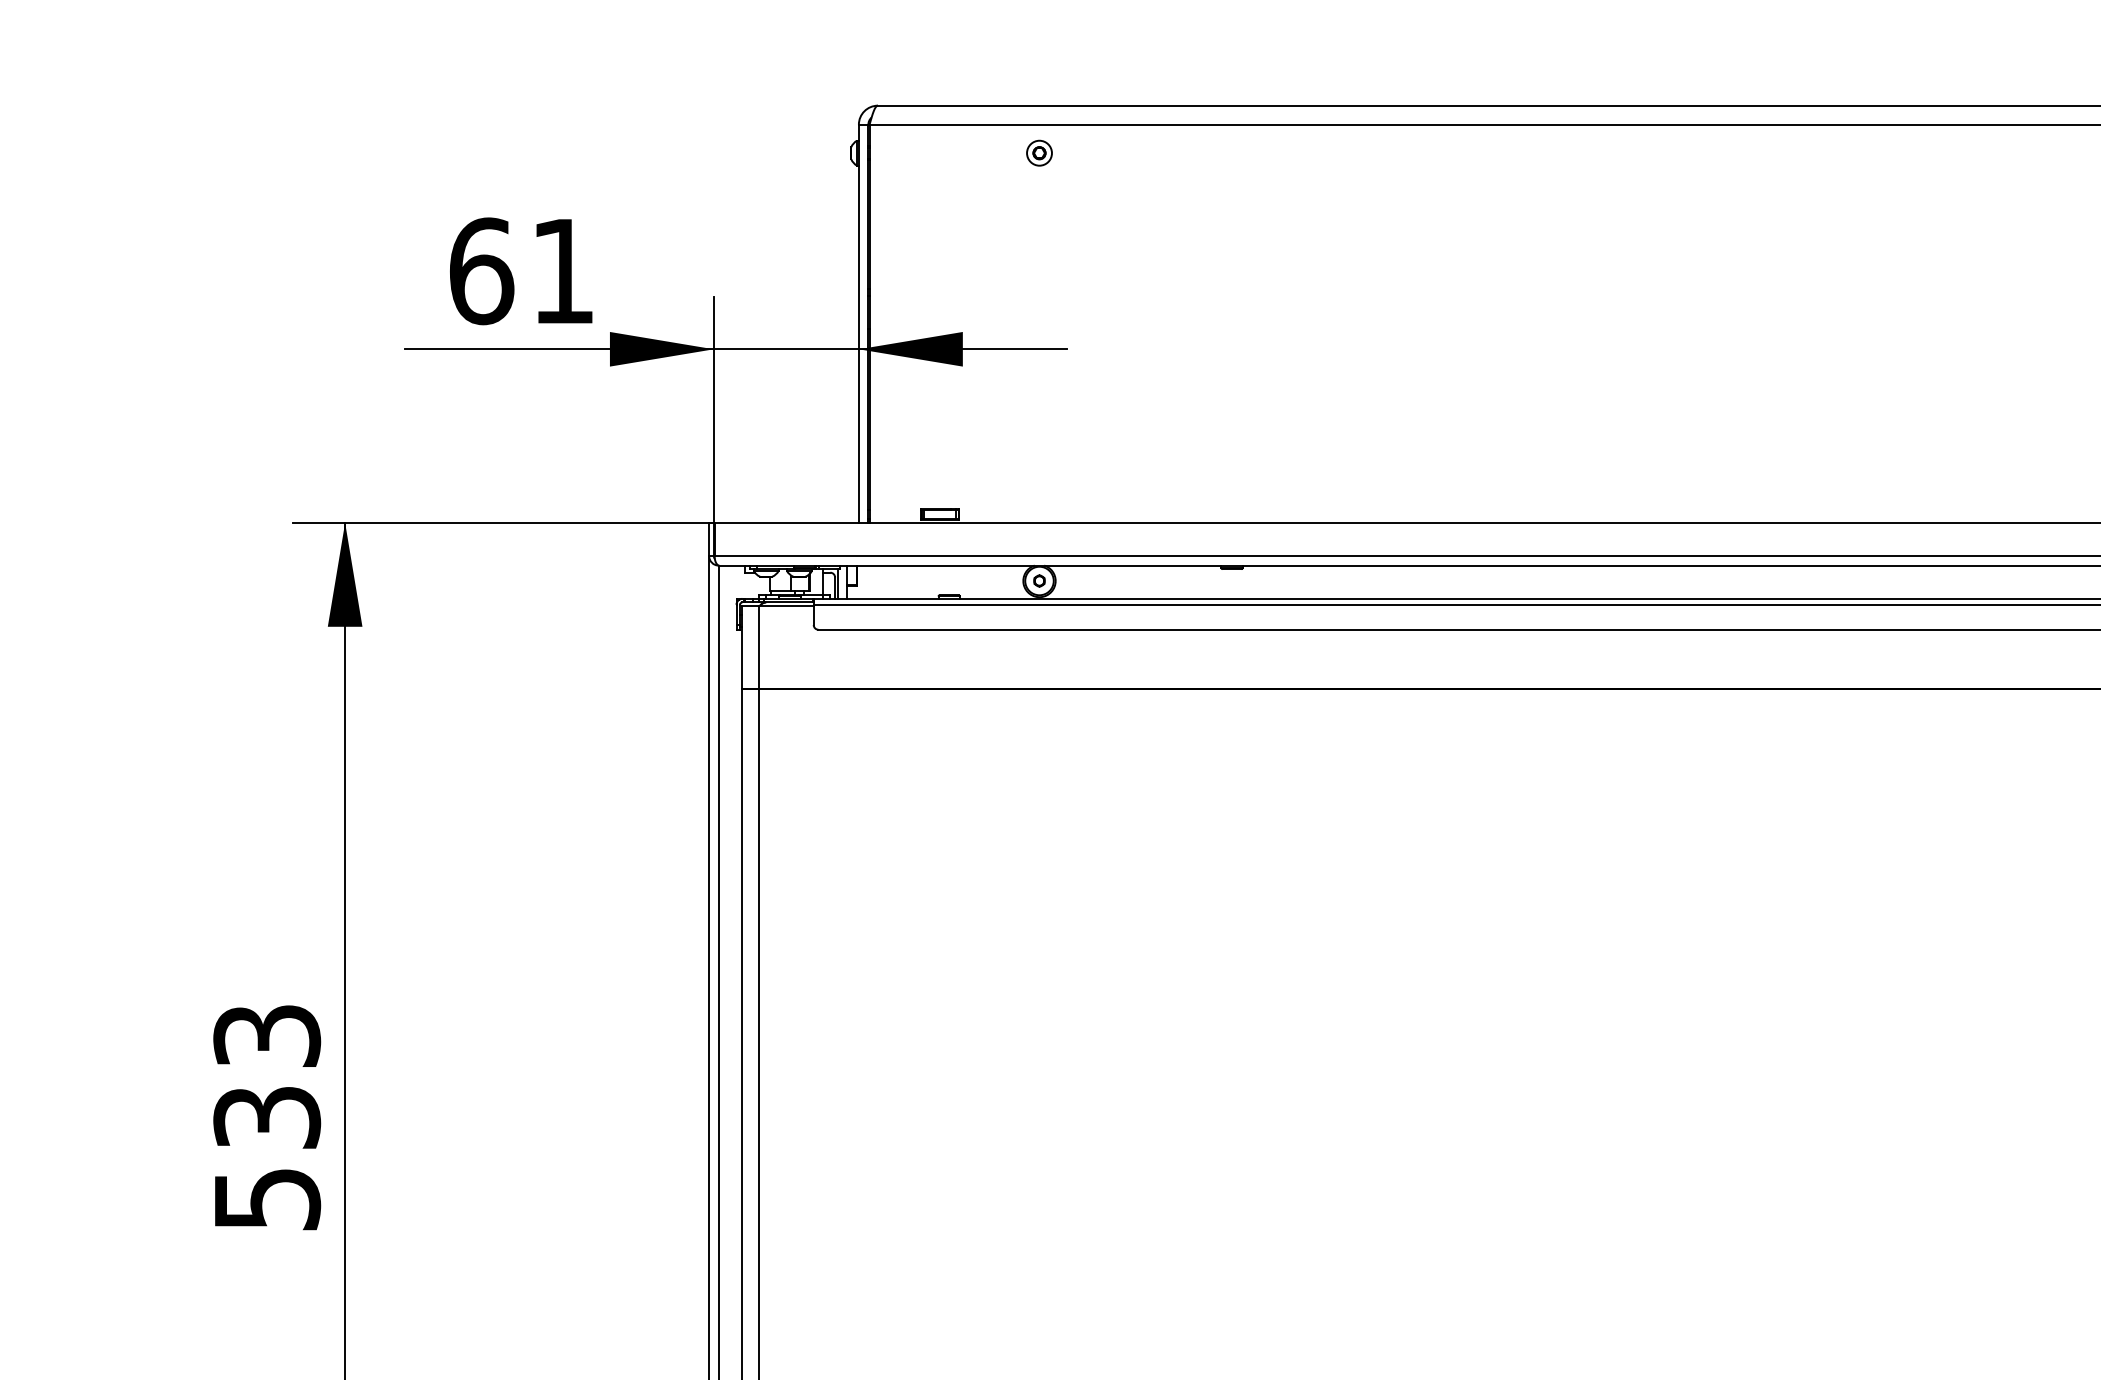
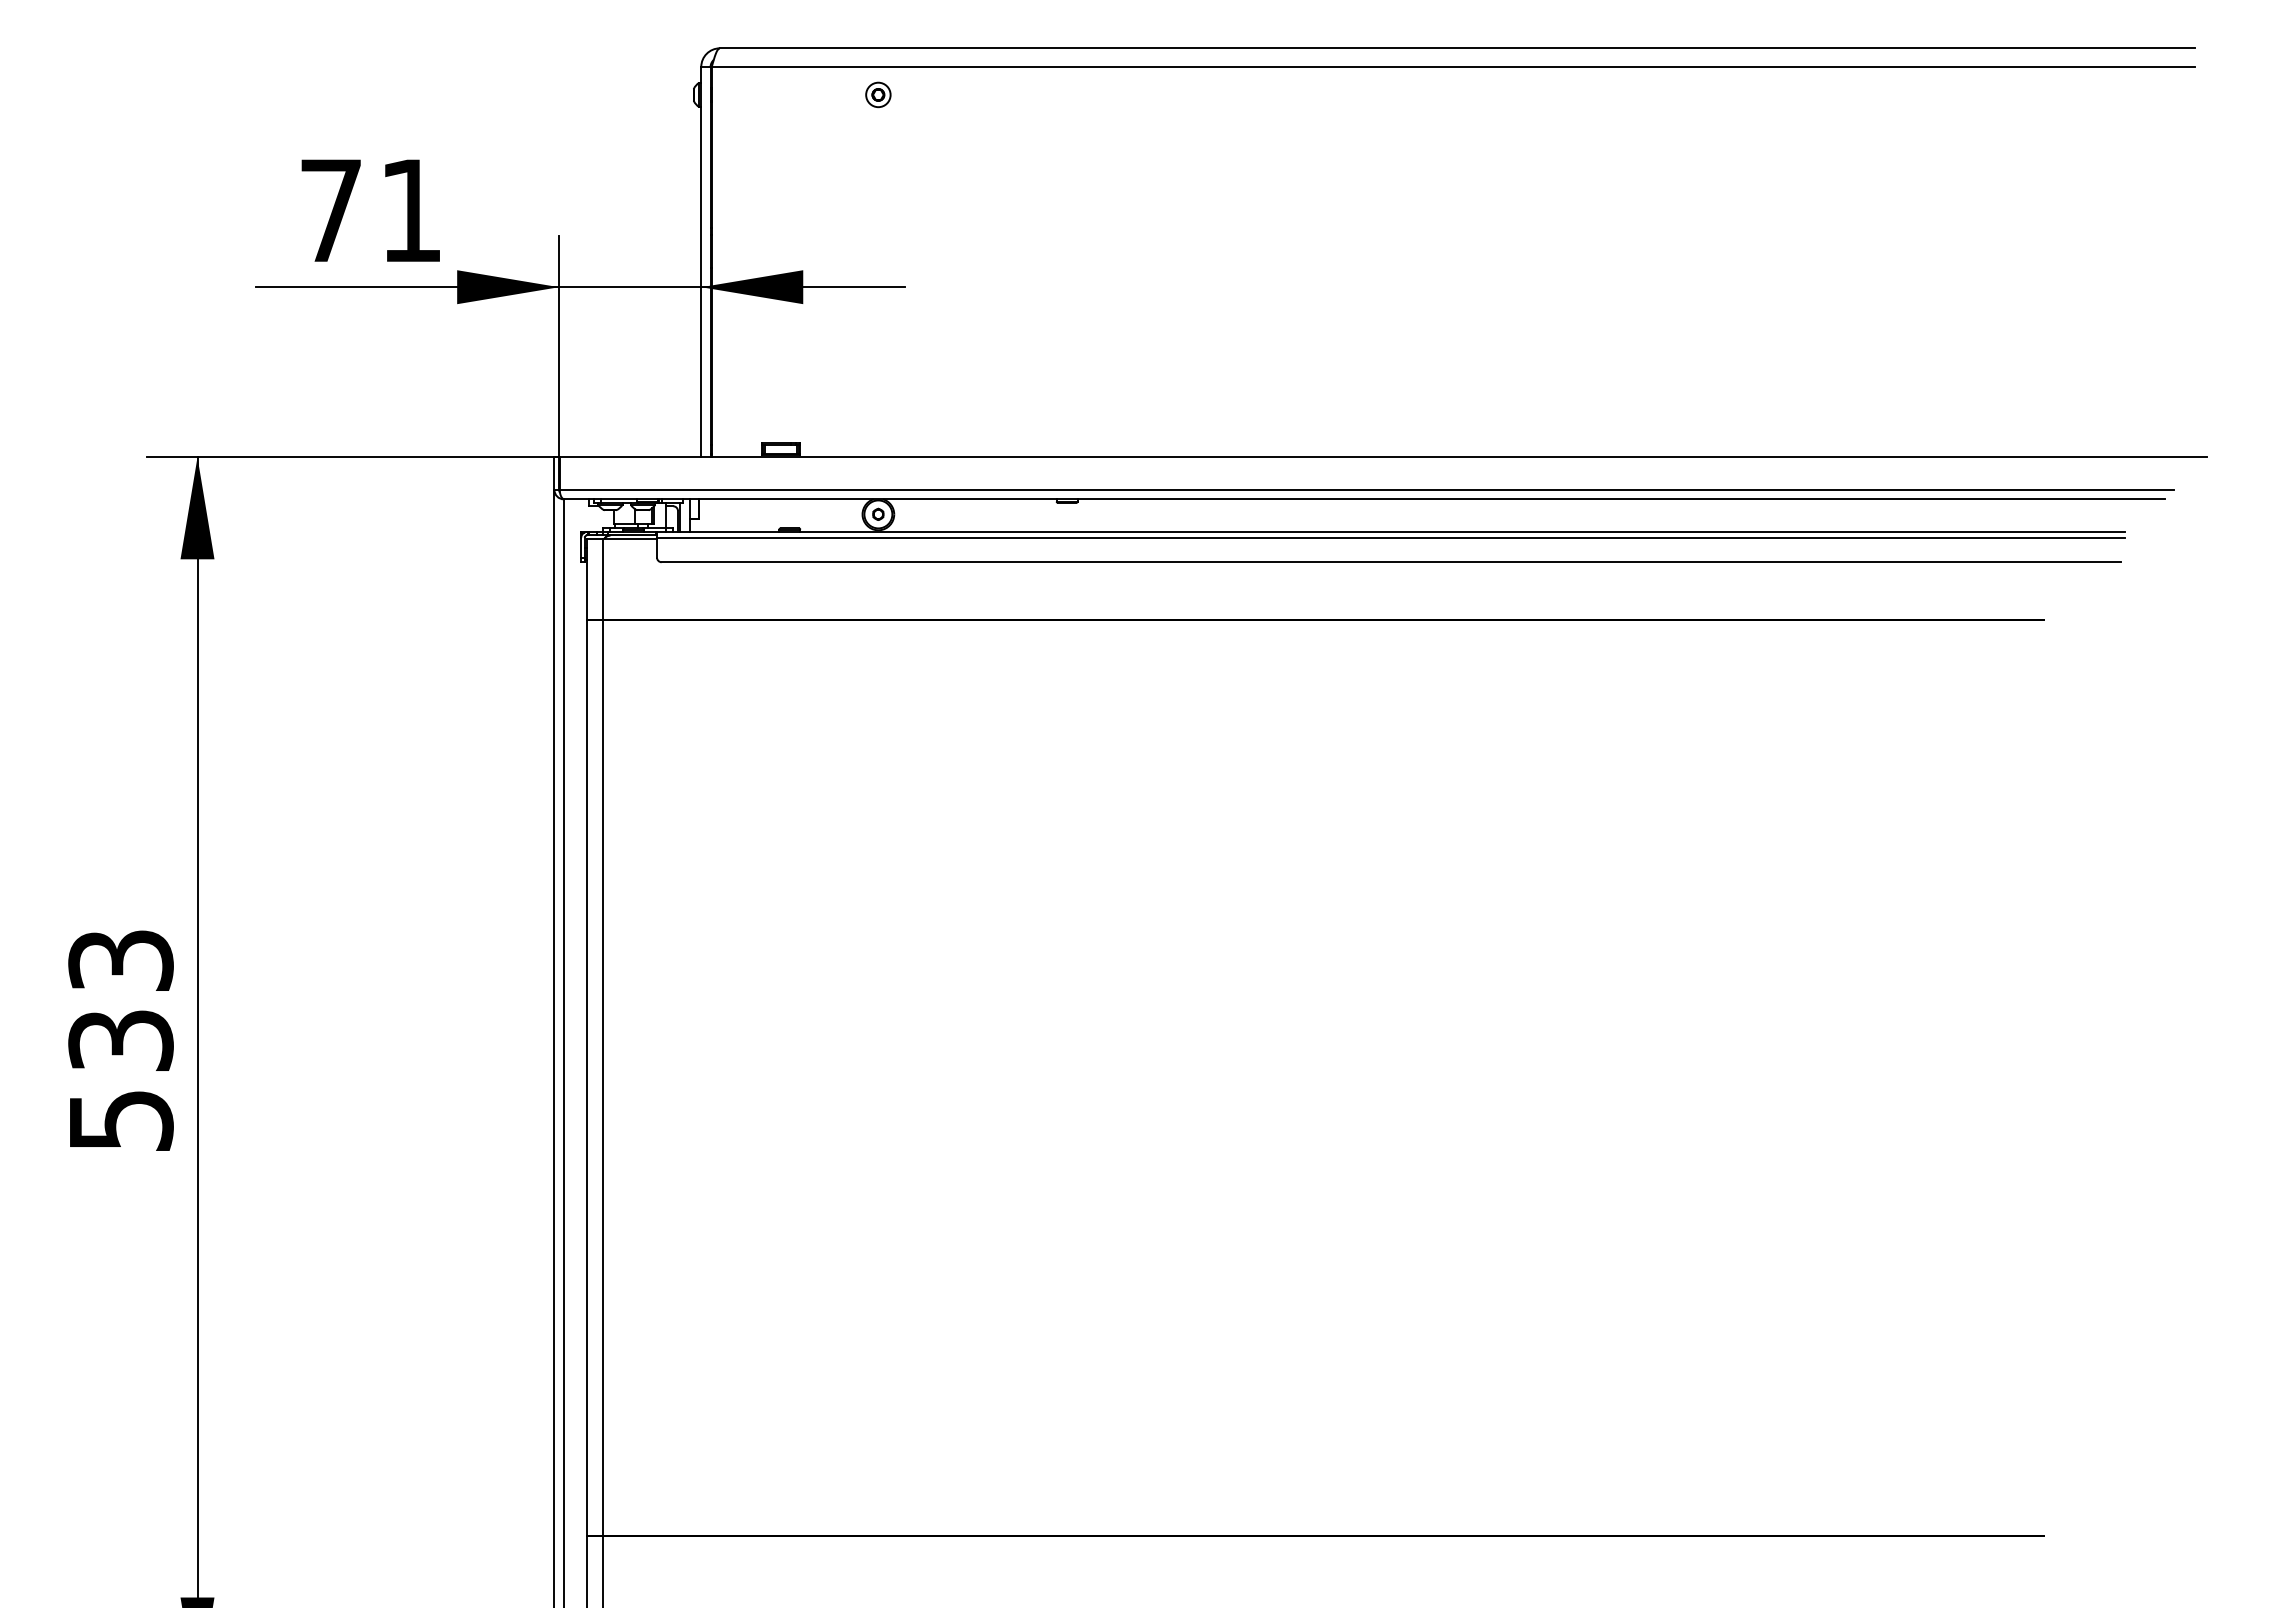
text: (481, 271) -> (331, 210), 61 -> 71

